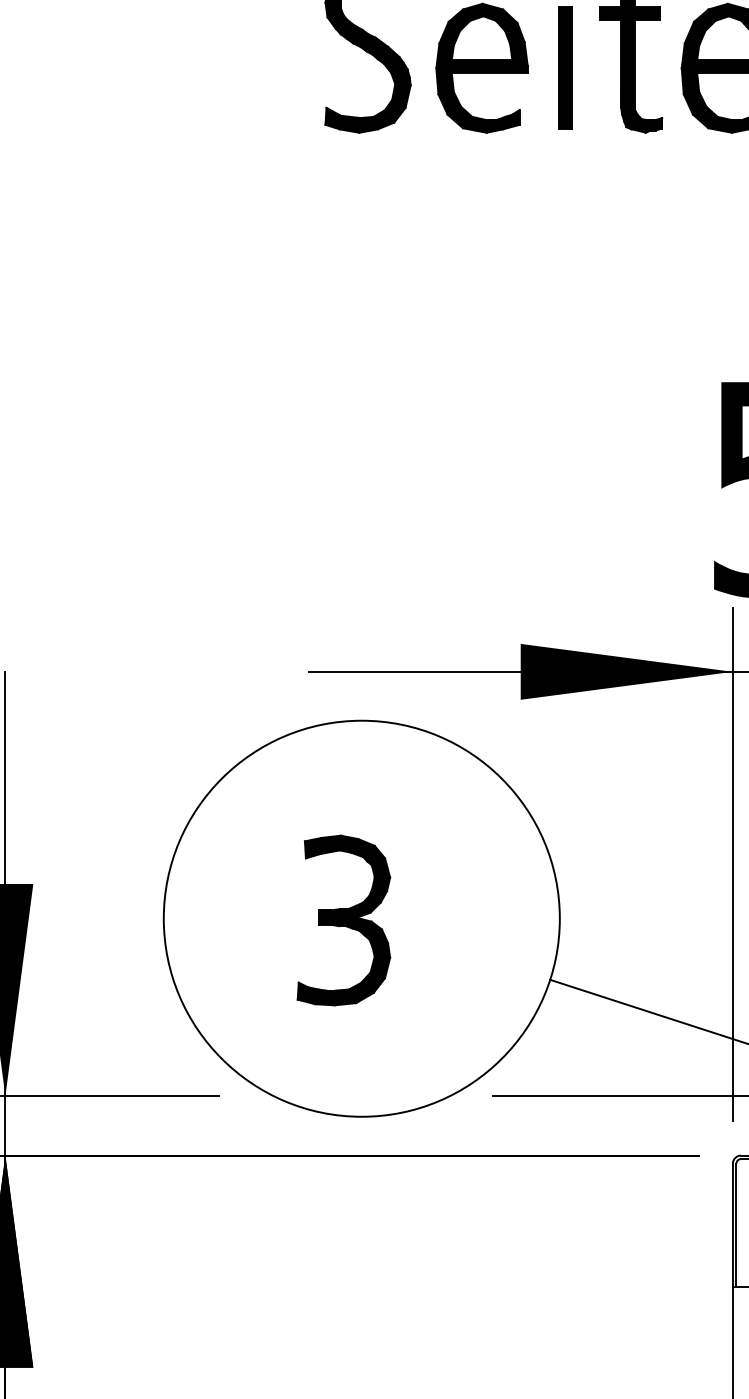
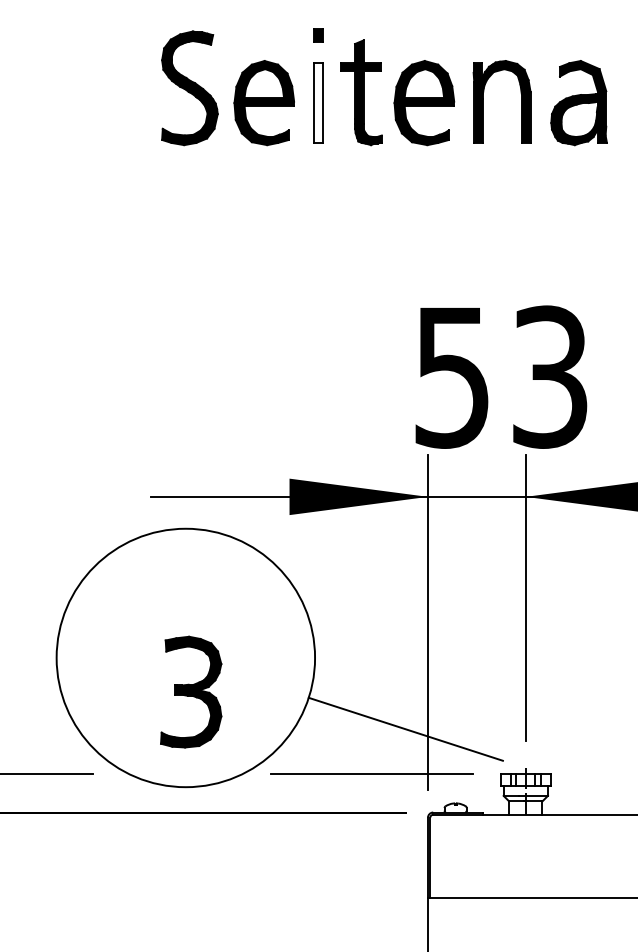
fill: (565, 67) -> (318, 102), removed
part: (344, 919) -> (191, 691), moved

